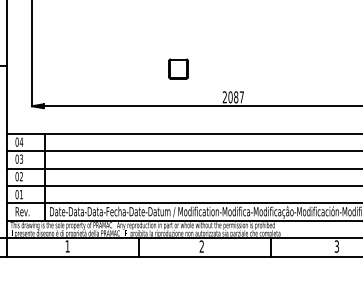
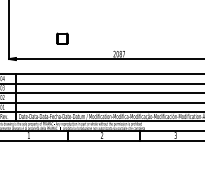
part: (178, 68) -> (62, 38), moved

